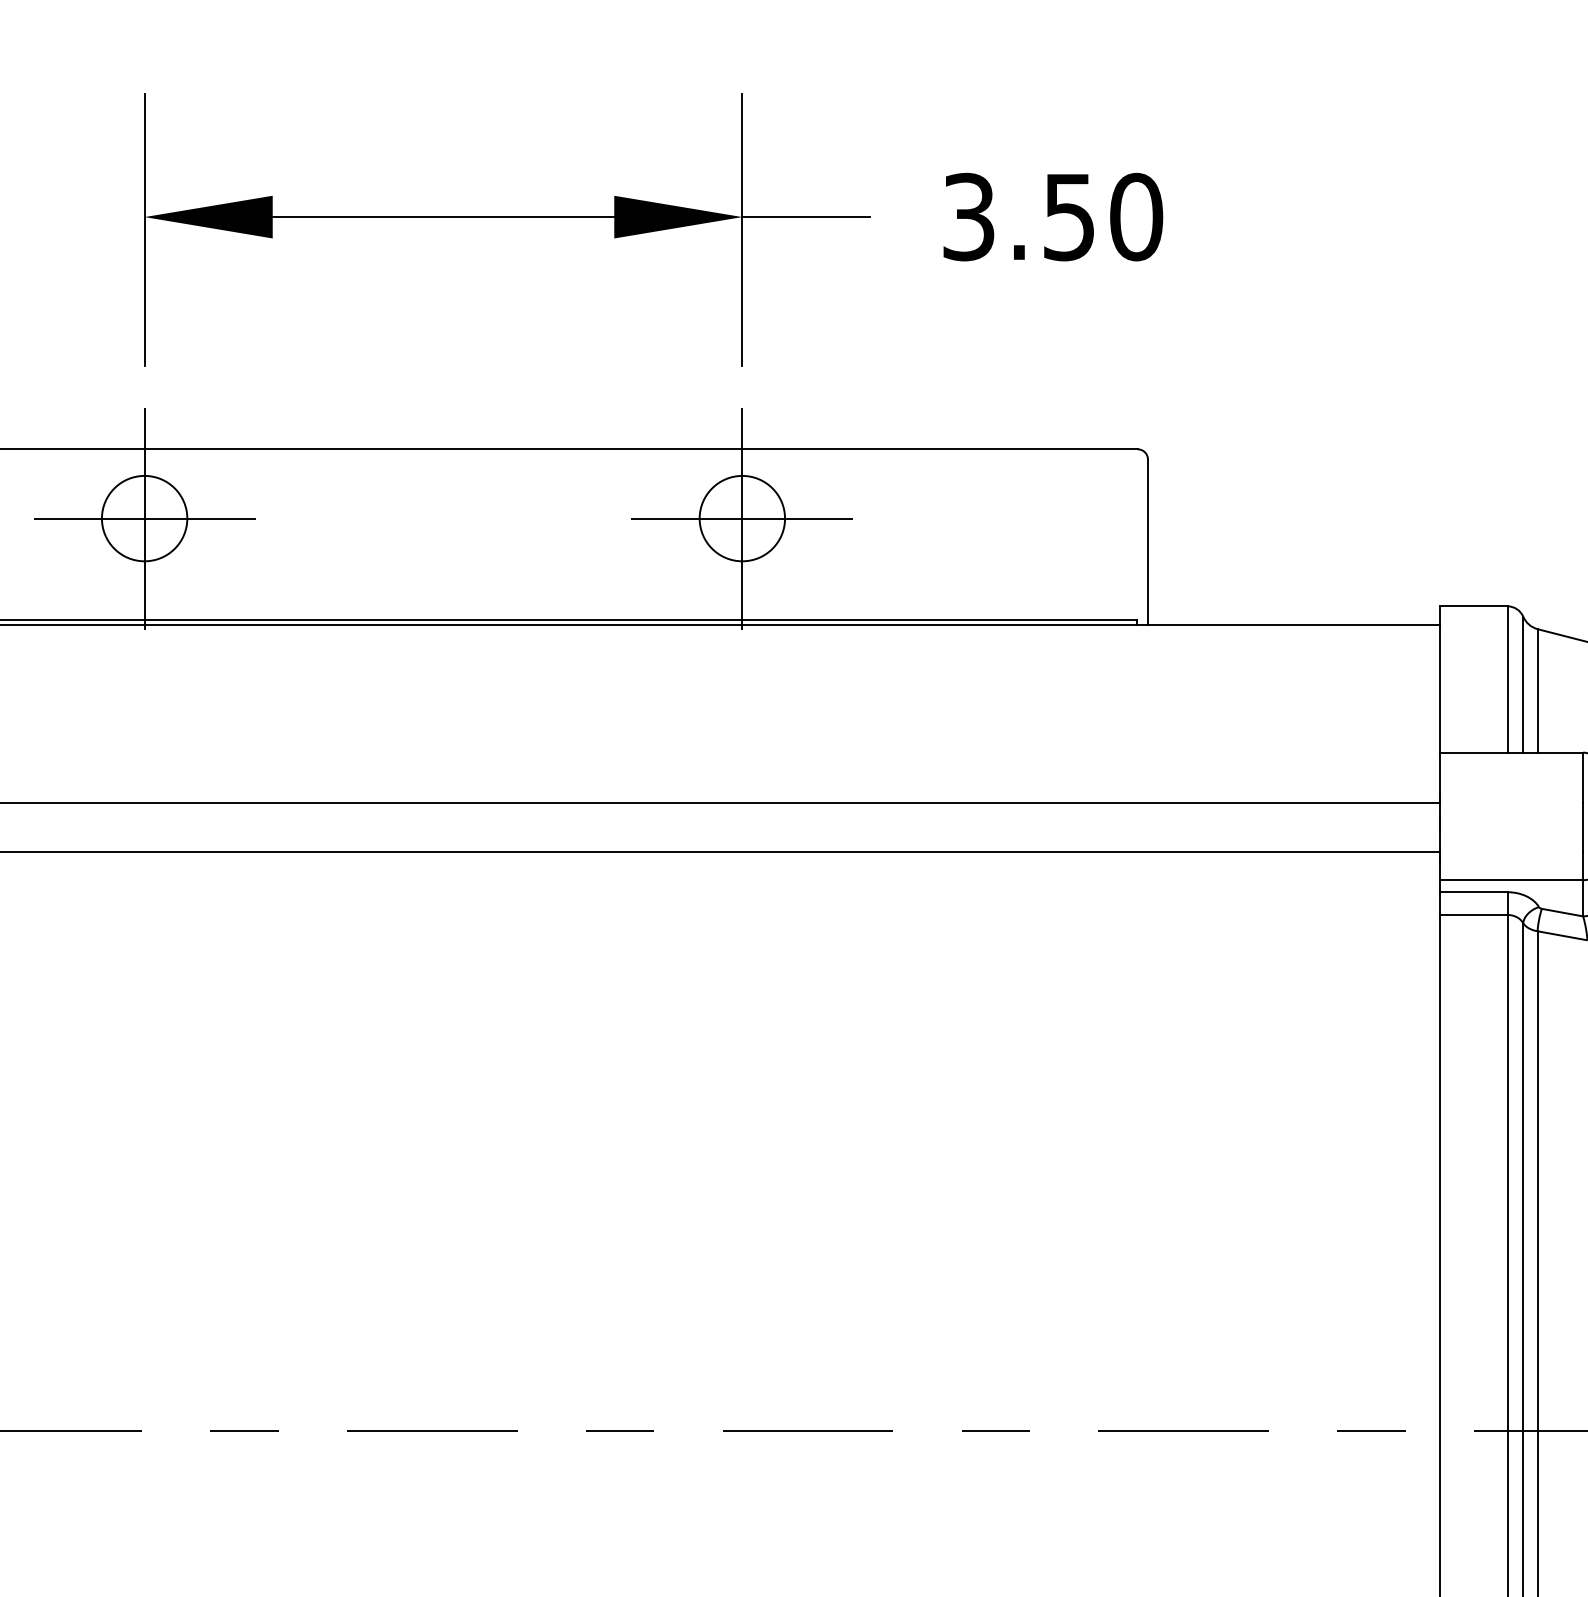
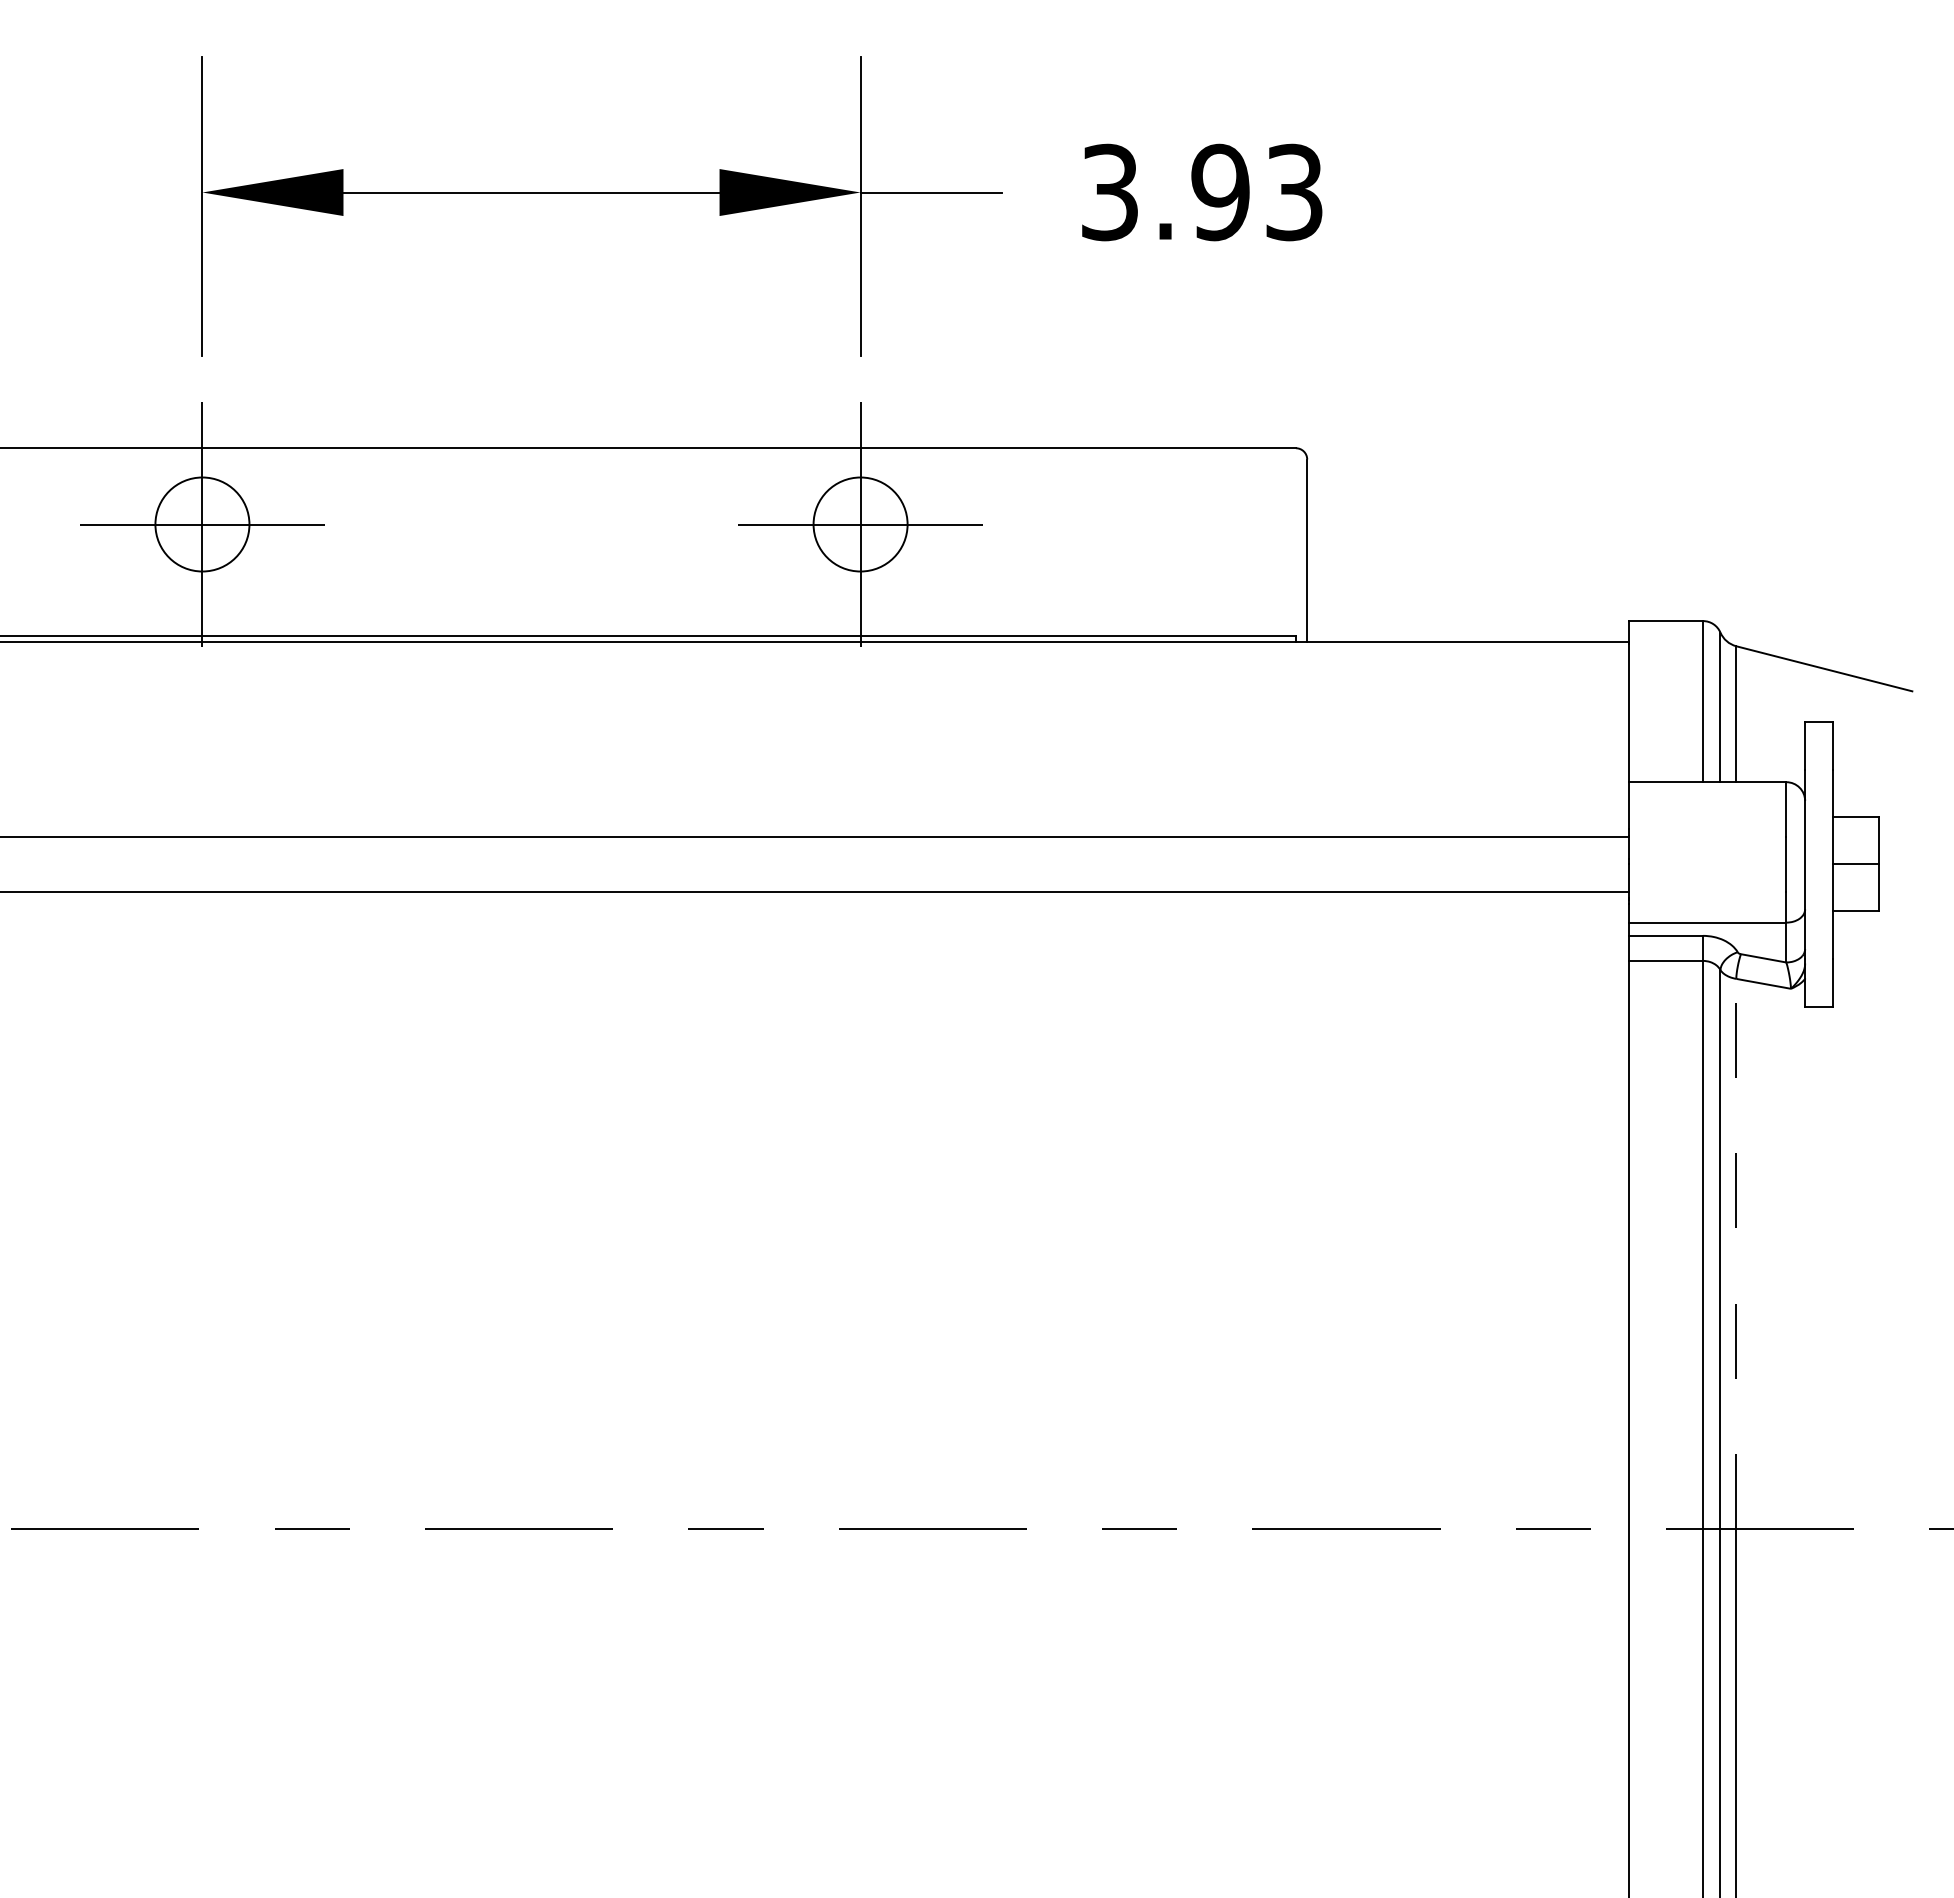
text: (1102, 217) -> (1257, 192), 3.50 -> 3.93
line: (1537, 1180) -> (1736, 1253), solid -> dashed

